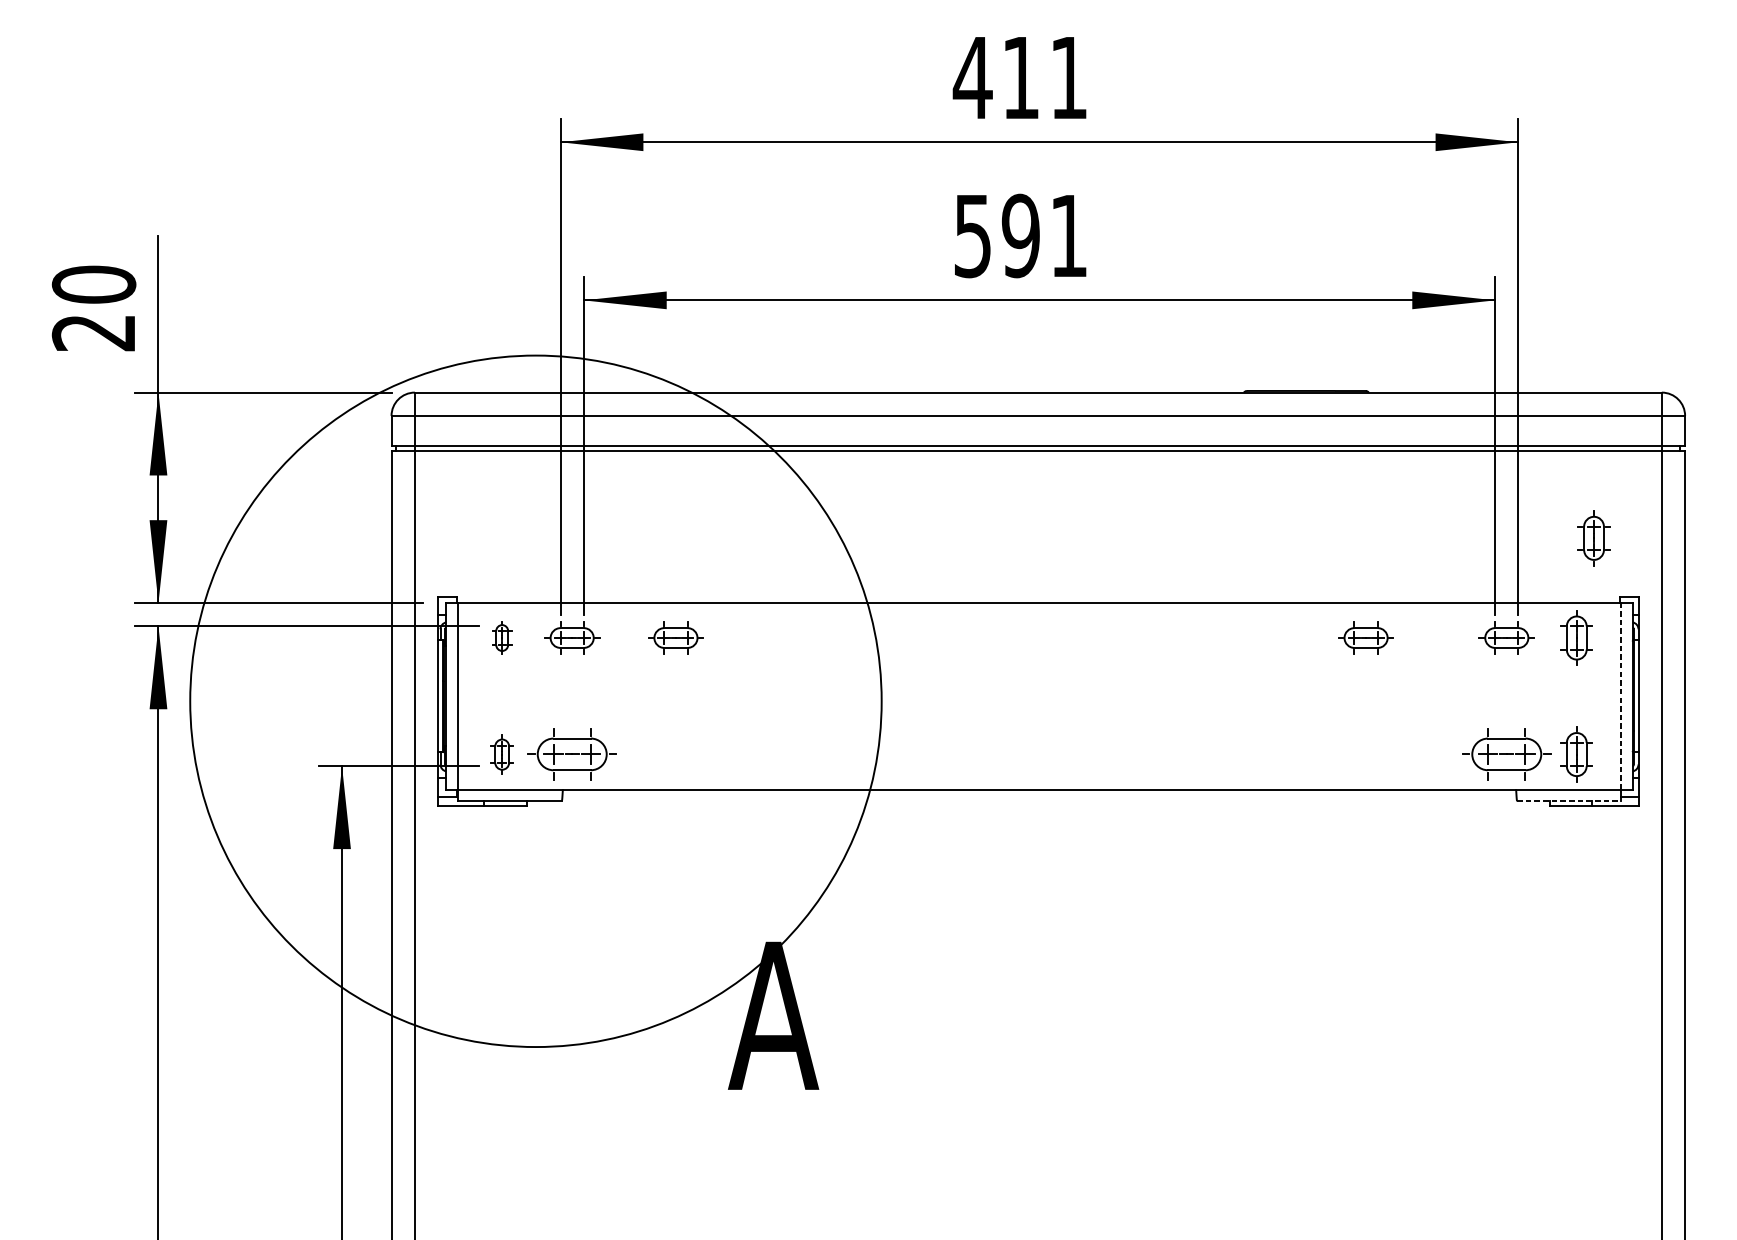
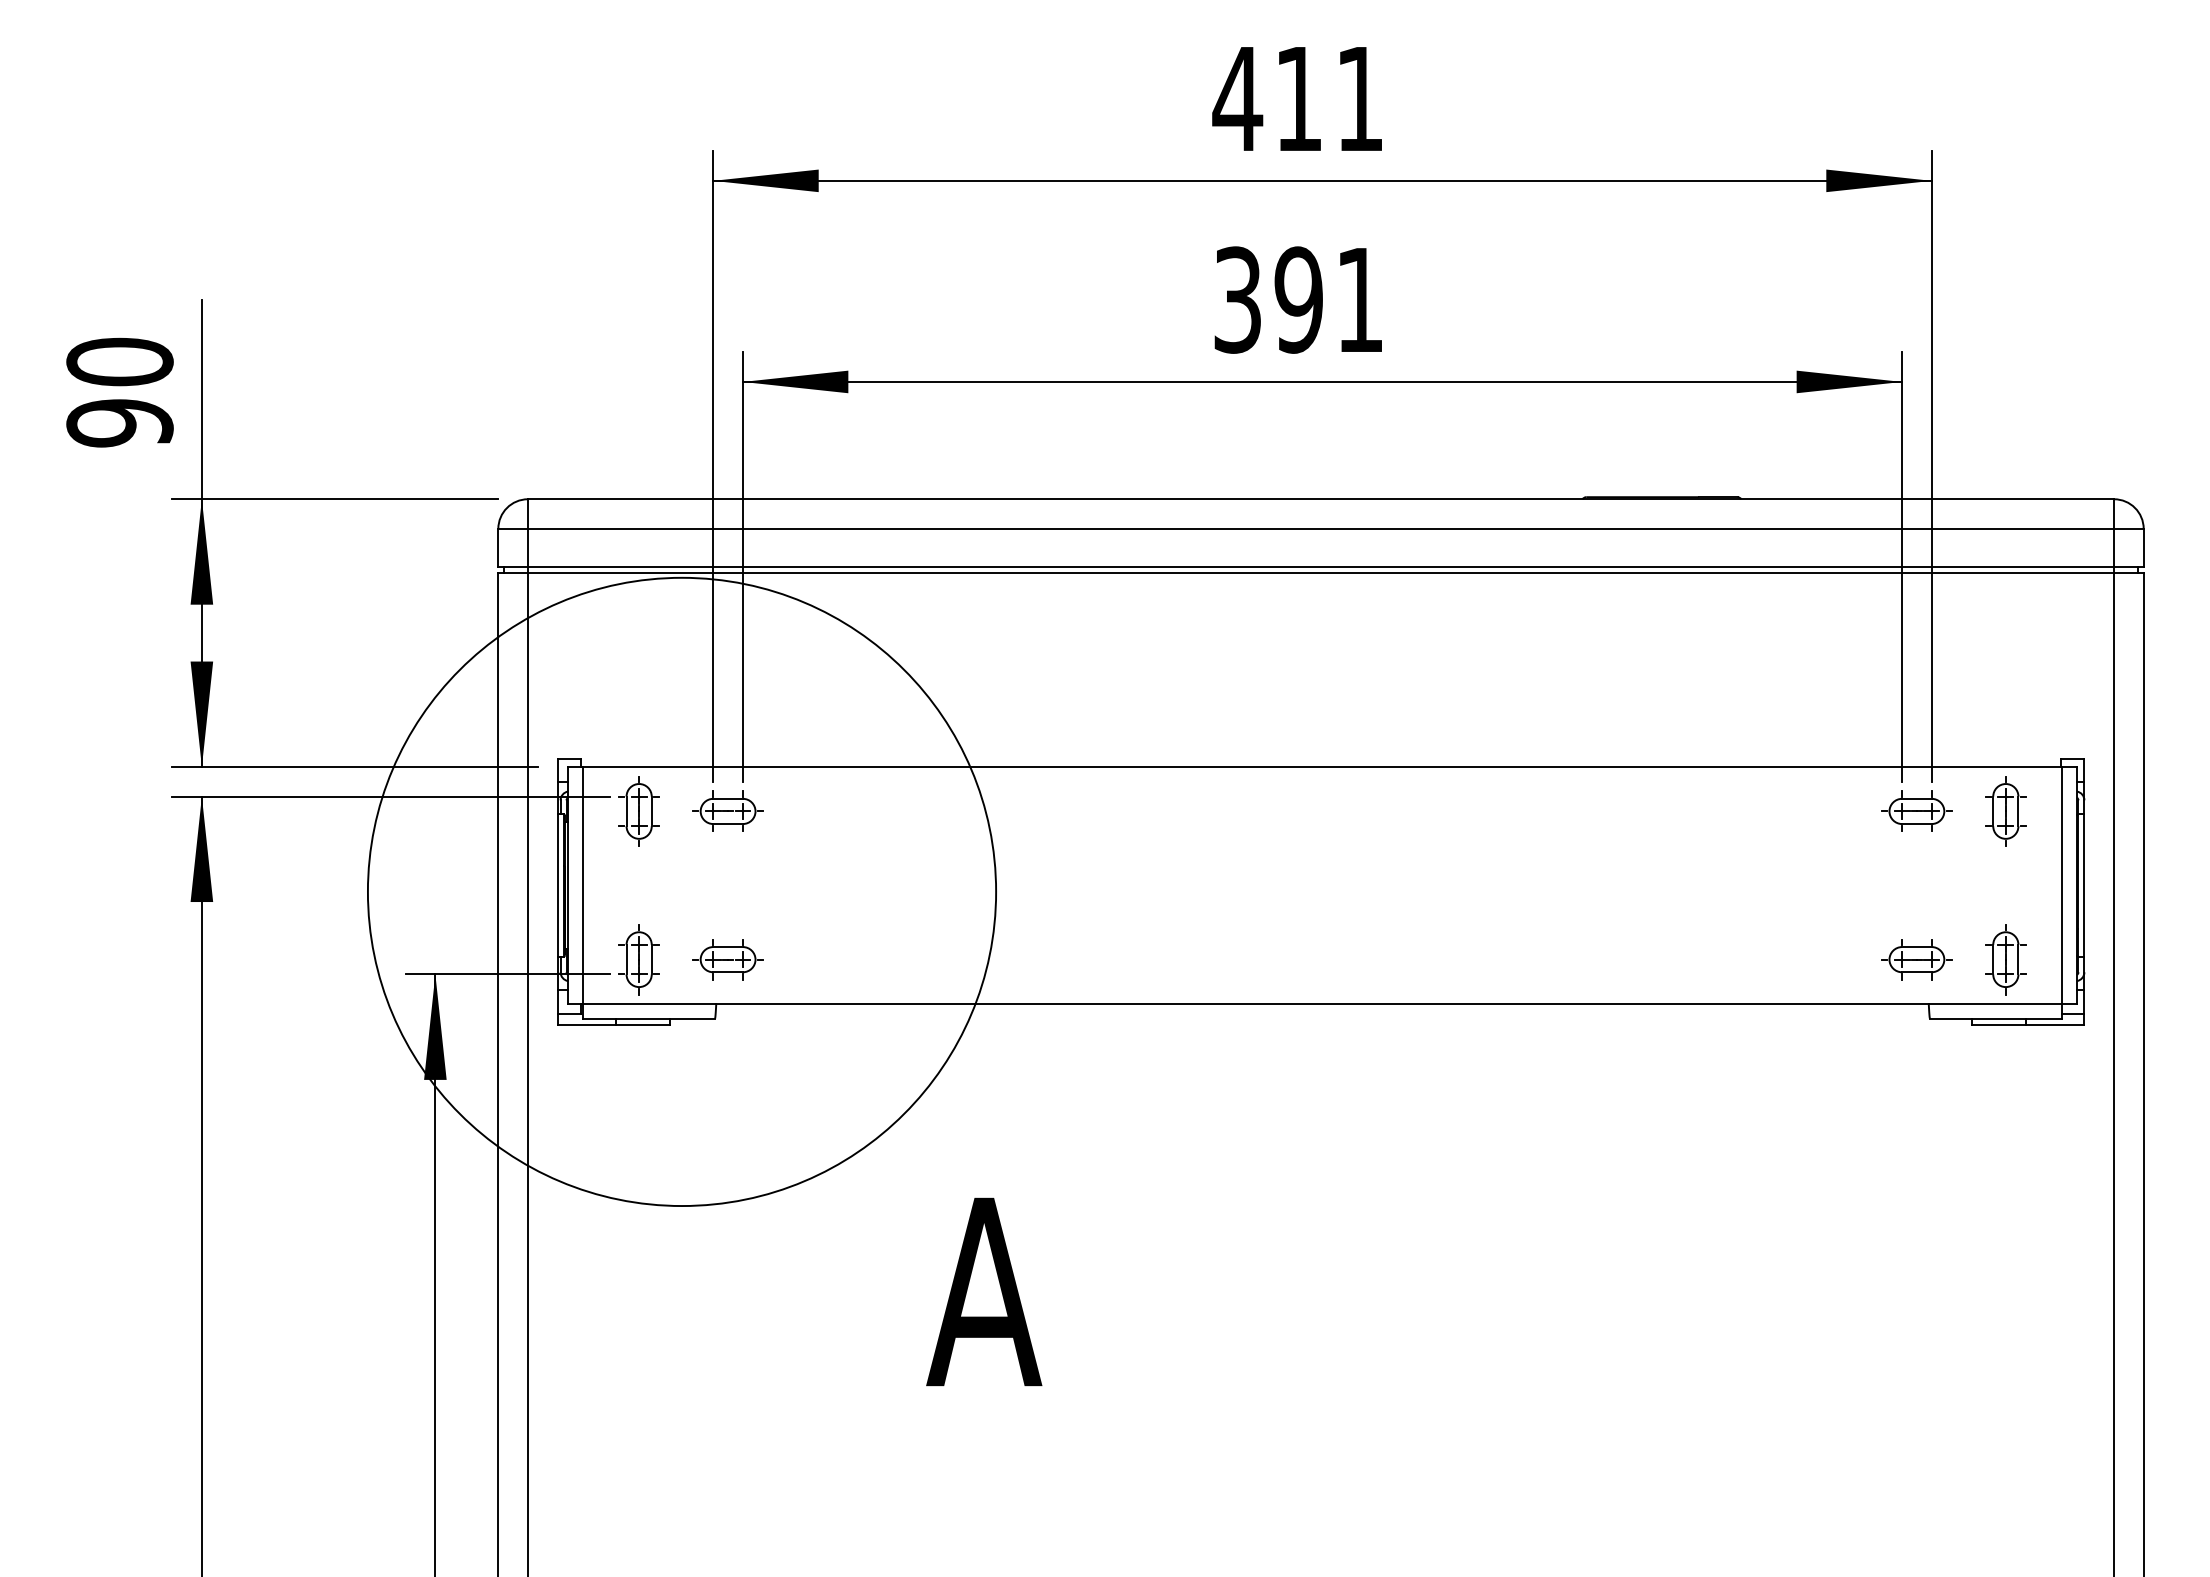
text: (972, 235) -> (1237, 299), 591 -> 391
text: (93, 333) -> (119, 423), 20 -> 90
part: (1593, 538) -> (2027, 684), removed
part: (675, 637) -> (859, 810), removed
part: (1365, 637) -> (1737, 810), removed
part: (501, 638) -> (638, 811), size x1.67
line: (1621, 696) -> (2062, 885), dashed -> solid
circle: (535, 700) -> (681, 891), size x0.71
part: (501, 754) -> (638, 959), size x1.43
part: (571, 754) -> (727, 959), size x0.62
part: (1506, 754) -> (1916, 959), size x0.62
line: (1569, 800) -> (1996, 1018), dashed -> solid

